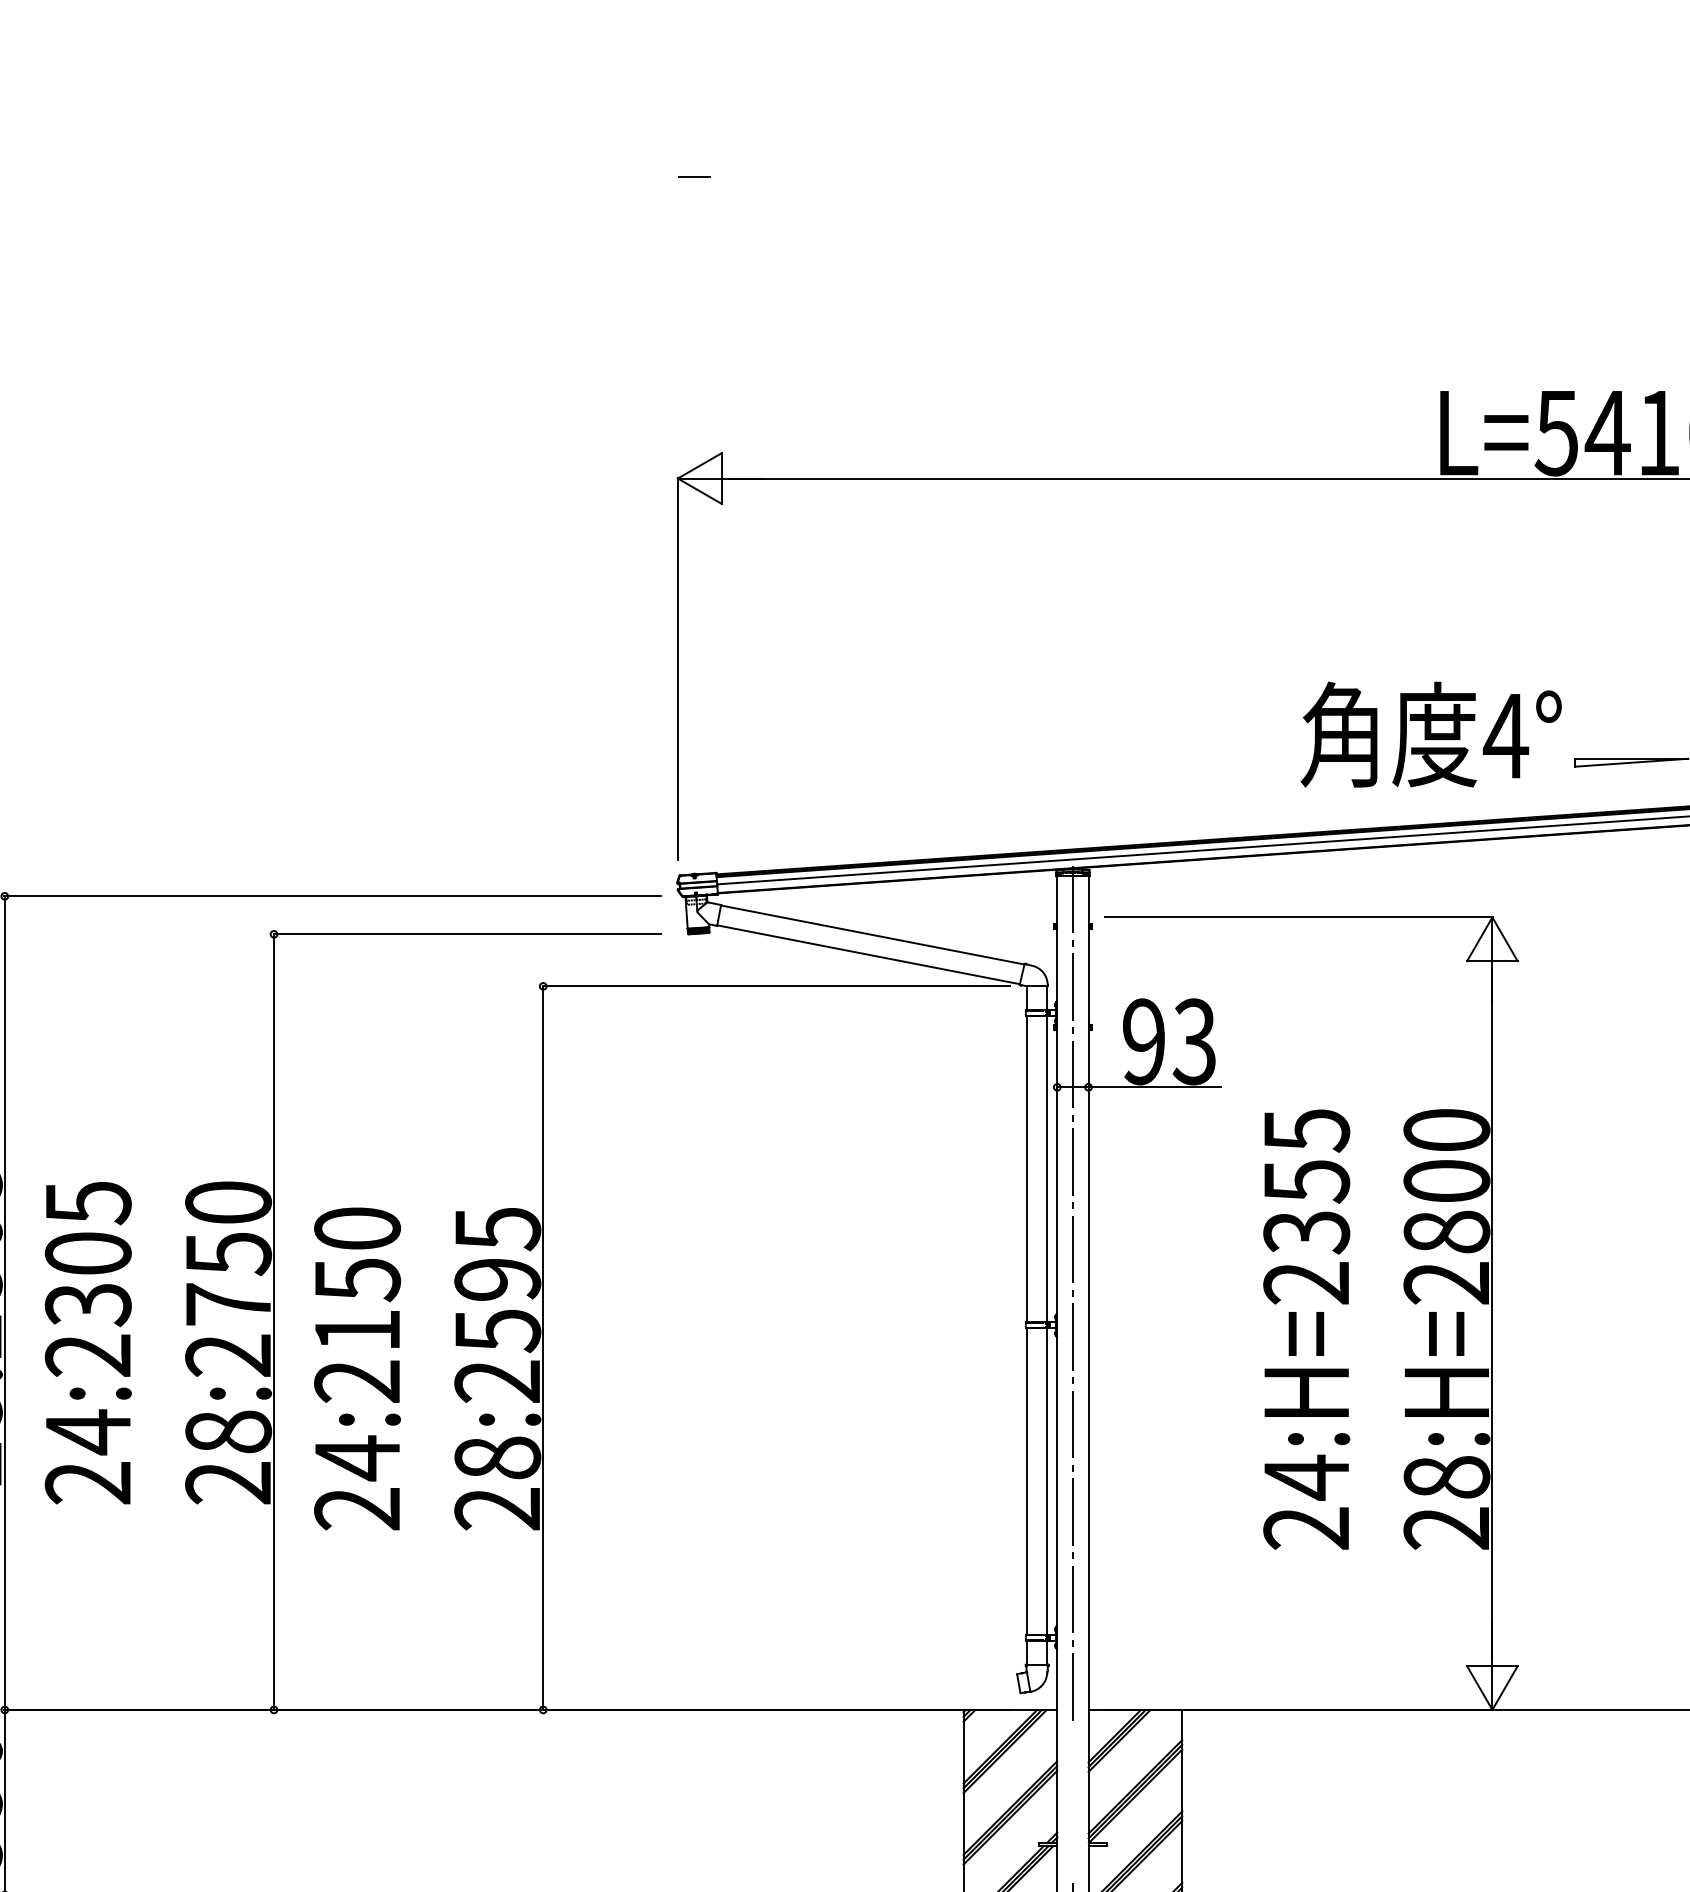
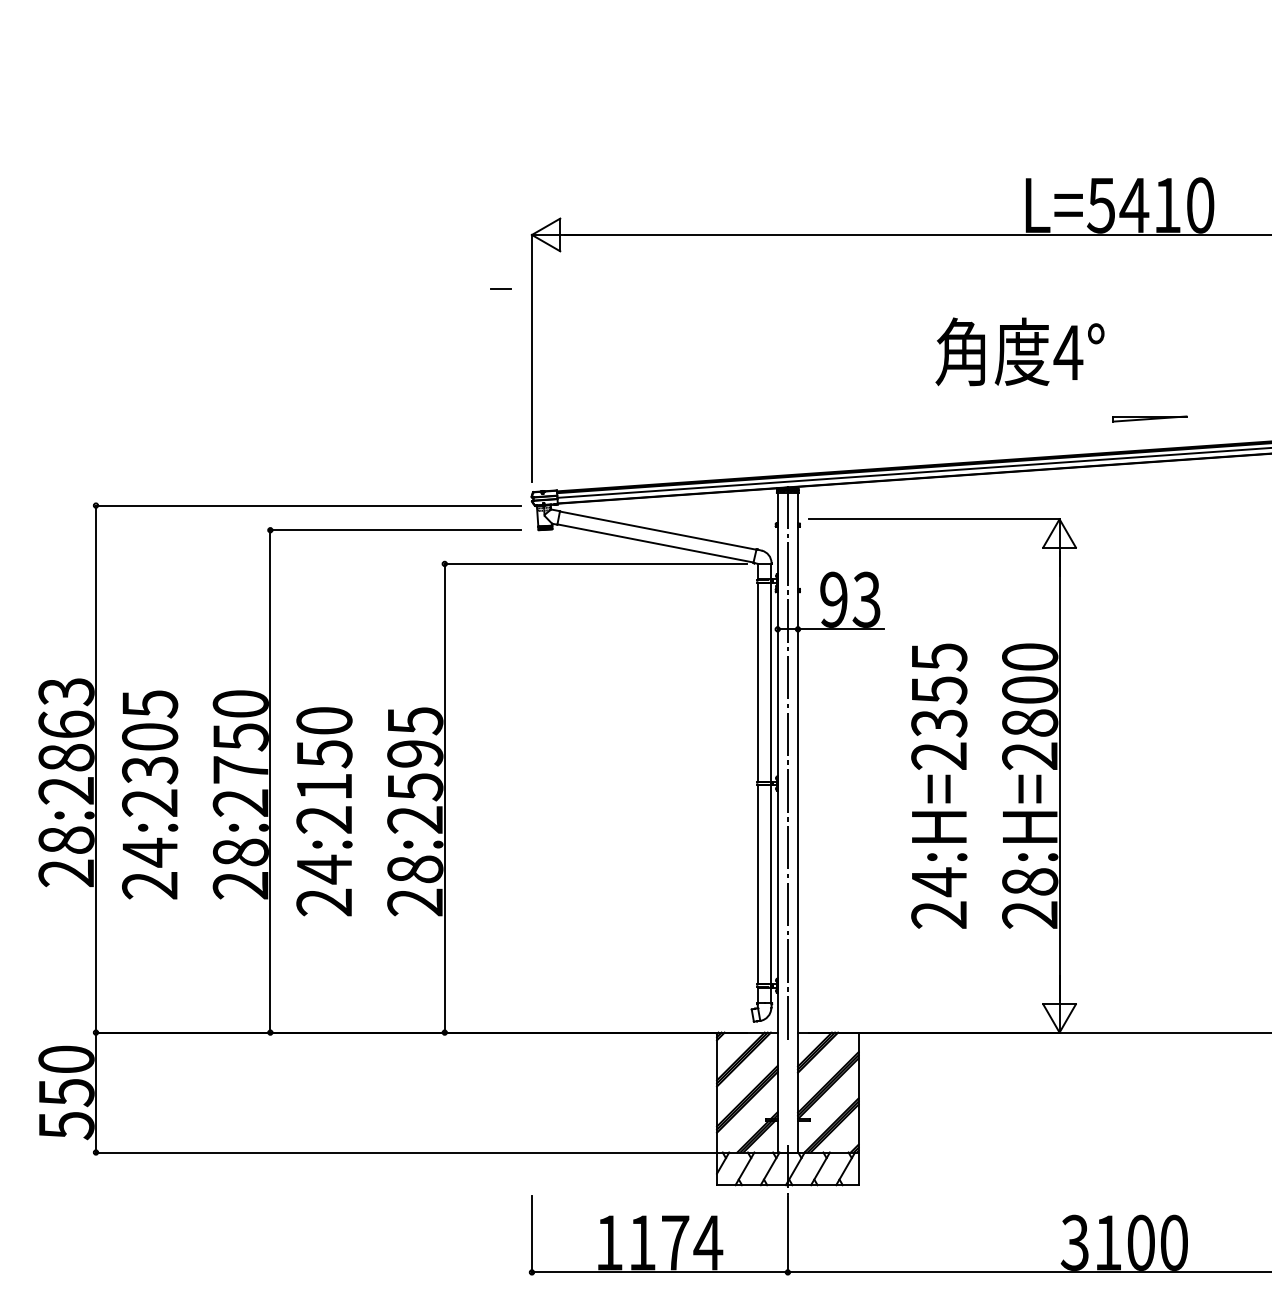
line: (694, 175) -> (500, 288), moved
text: (1430, 734) -> (1019, 351), moved

